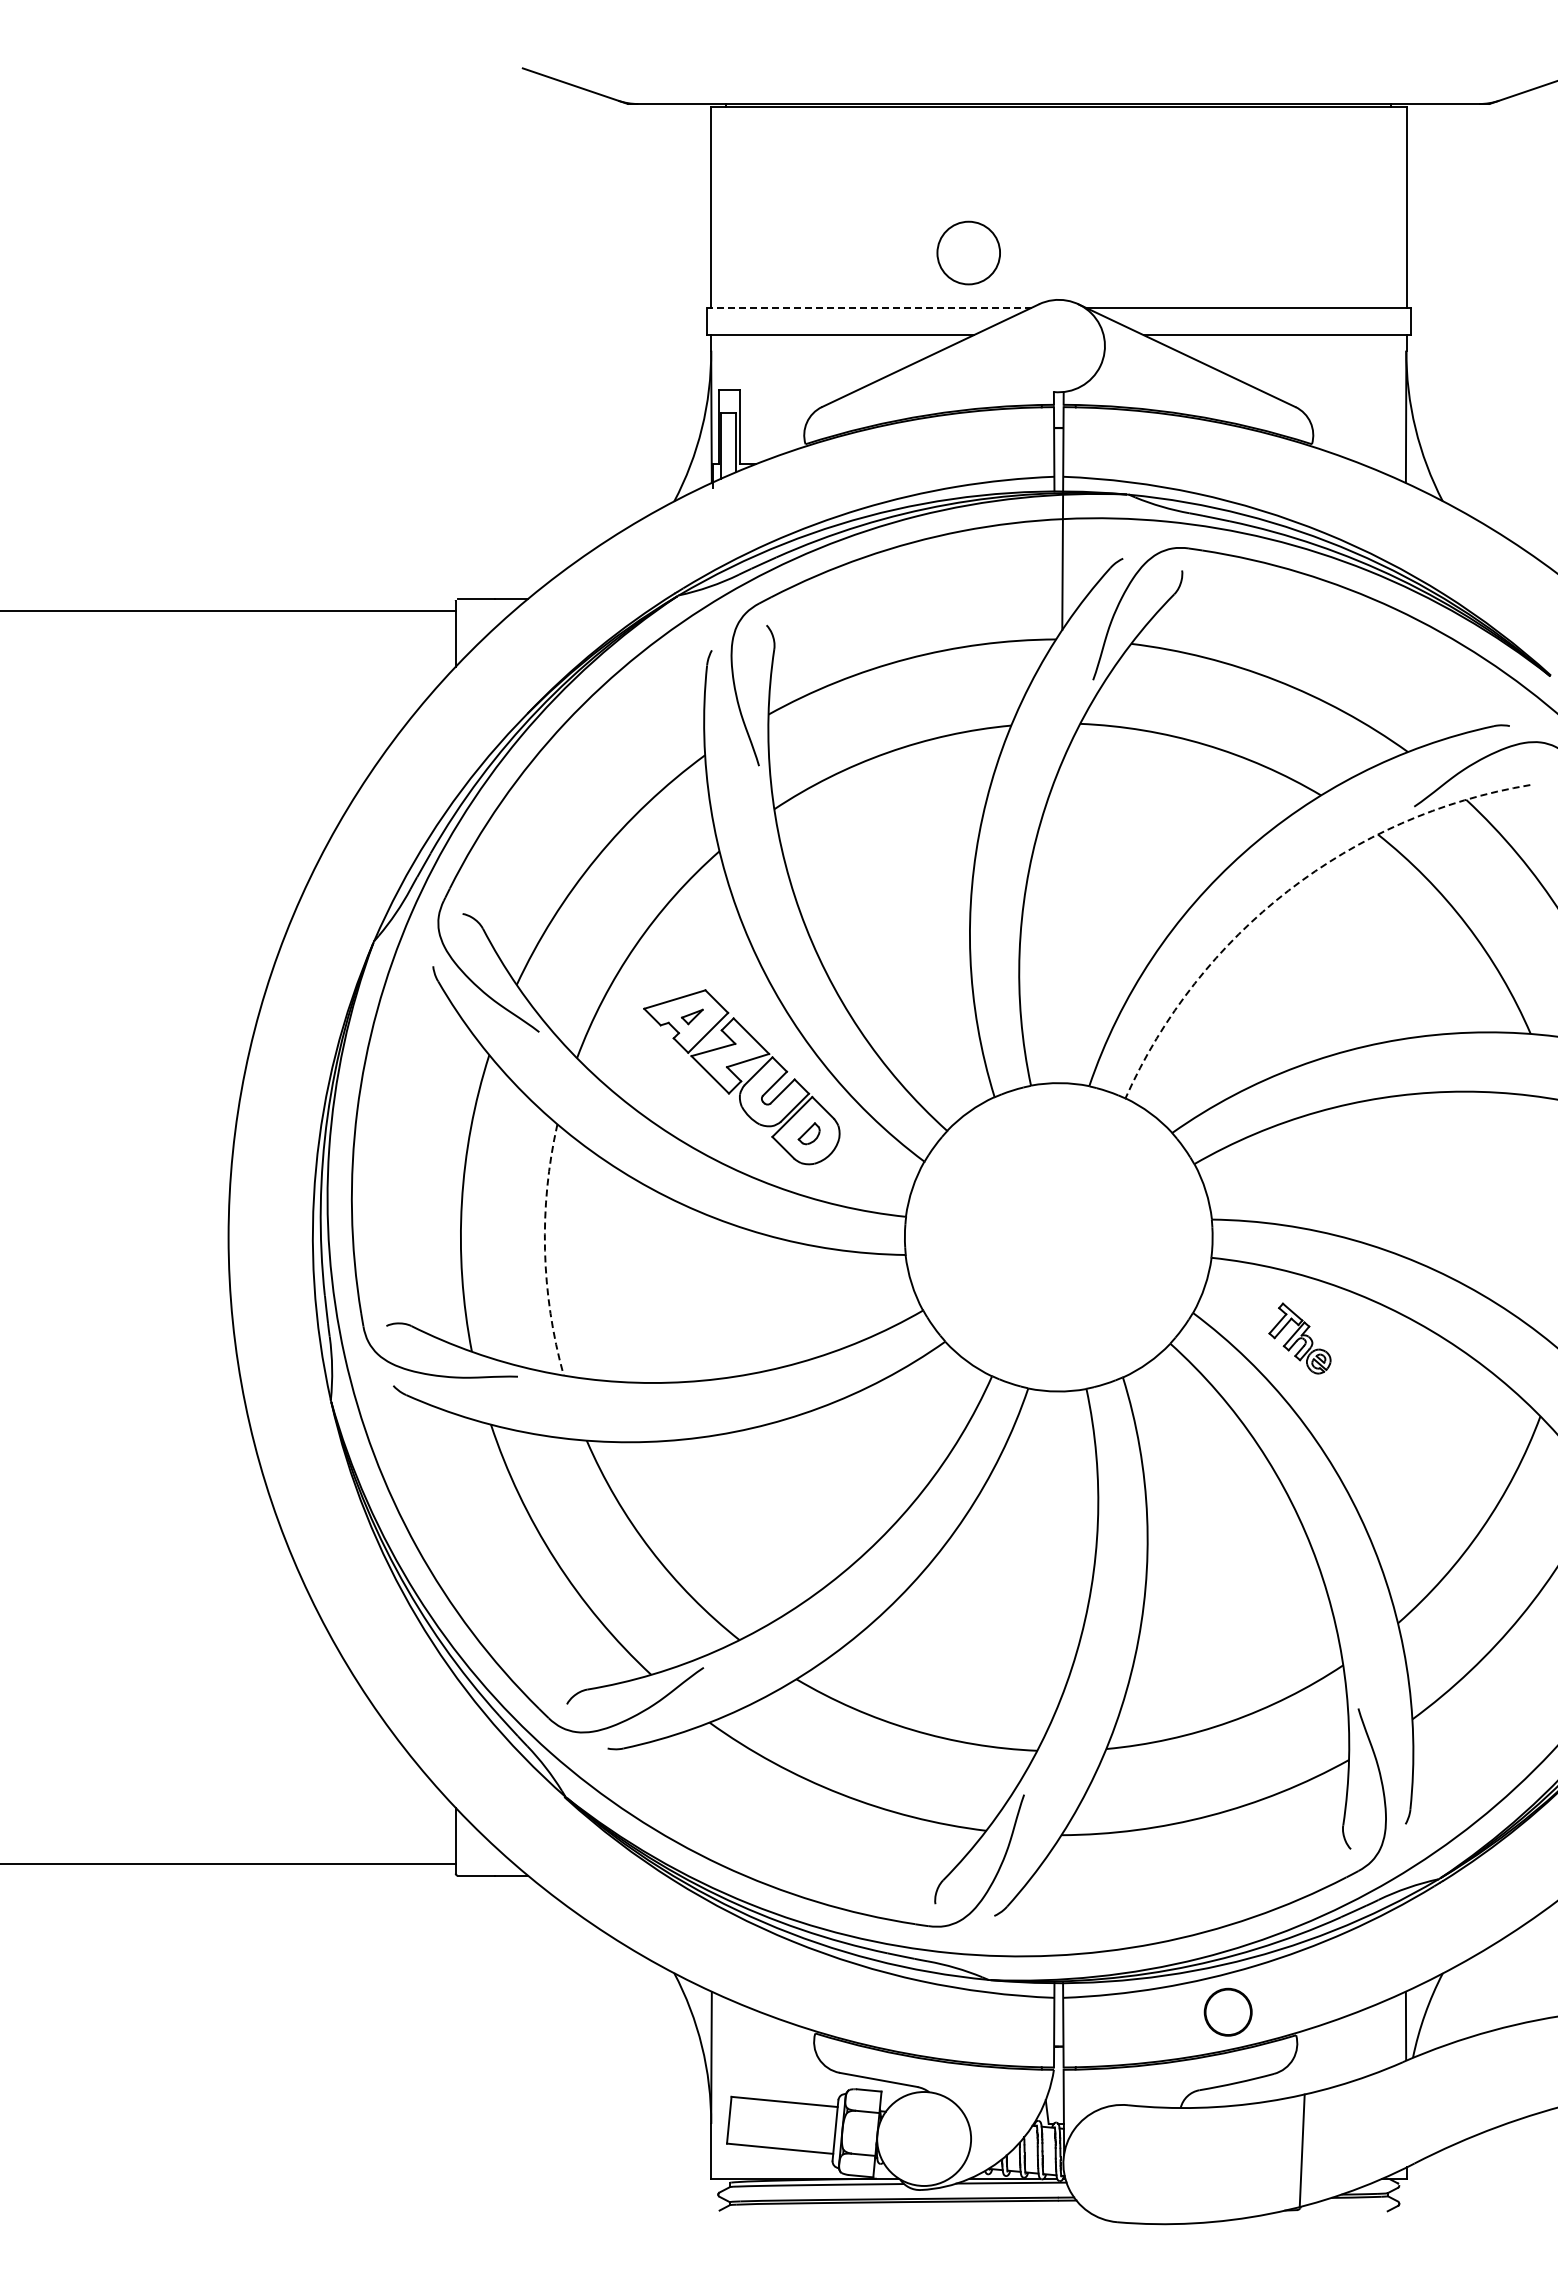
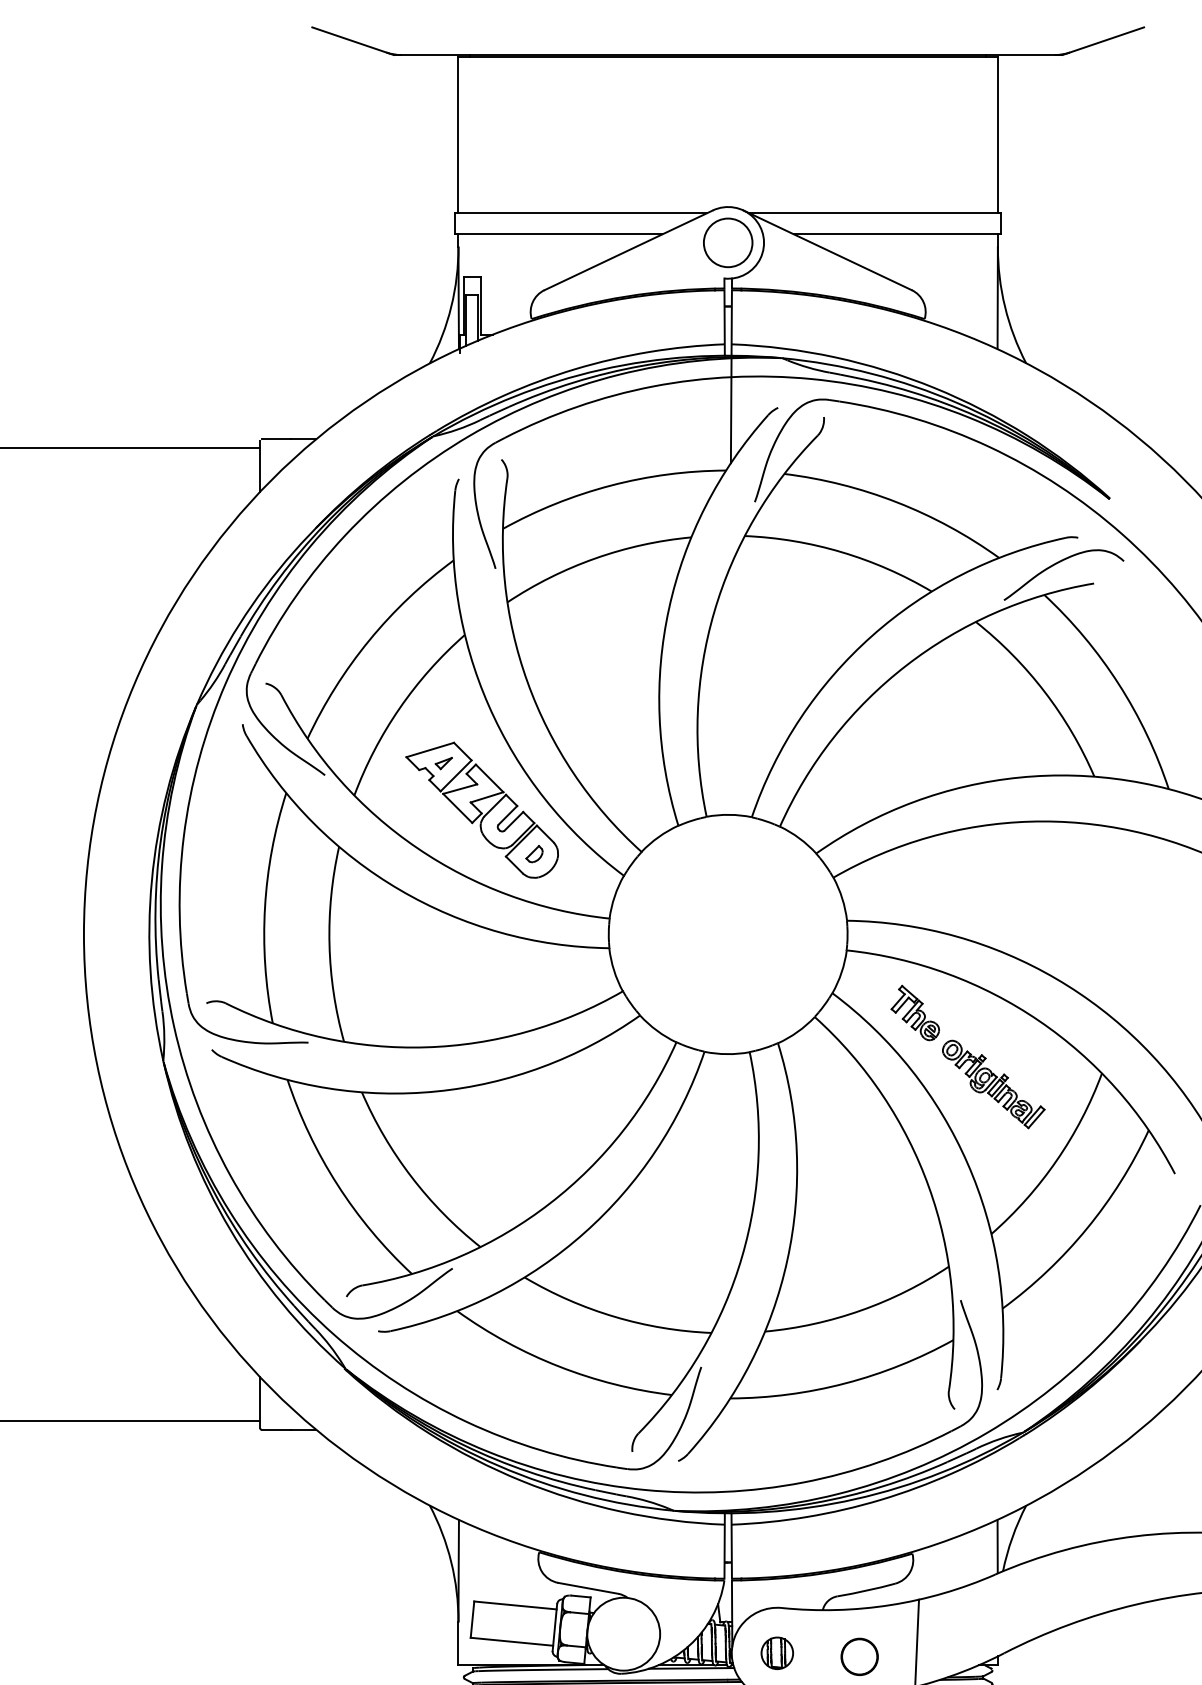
circle: (968, 252) -> (727, 242), moved
line: (869, 307) -> (581, 212), dashed -> solid
arc: (1288, 890) -> (906, 665), dashed -> solid
arc: (545, 1250) -> (329, 944), dashed -> solid
part: (1400, 1430) -> (993, 1084), added
part: (1227, 2011) -> (859, 1656), moved
part: (1121, 2163) -> (776, 1653), added

